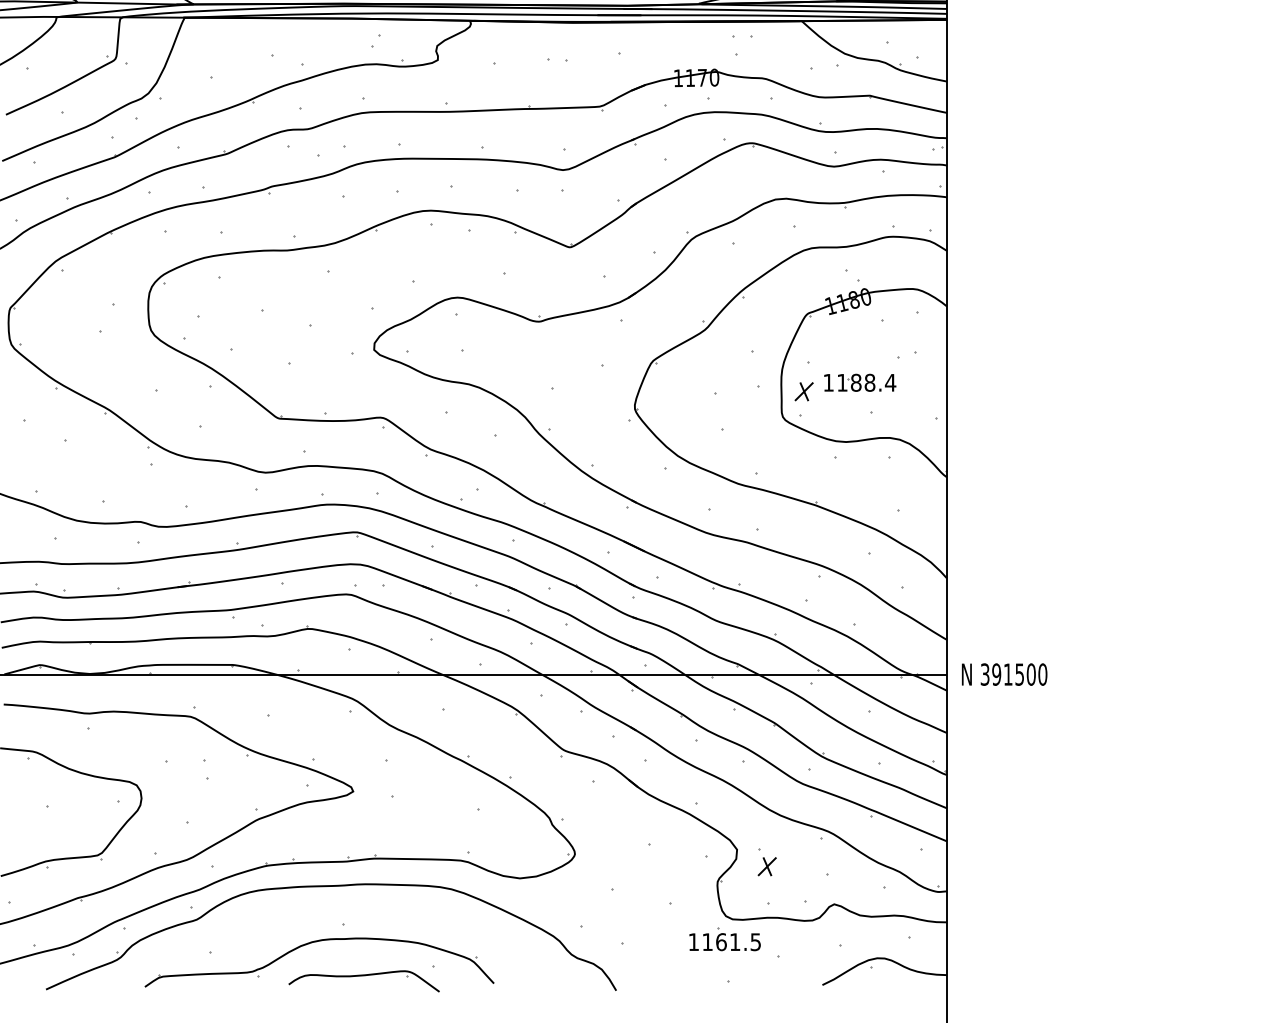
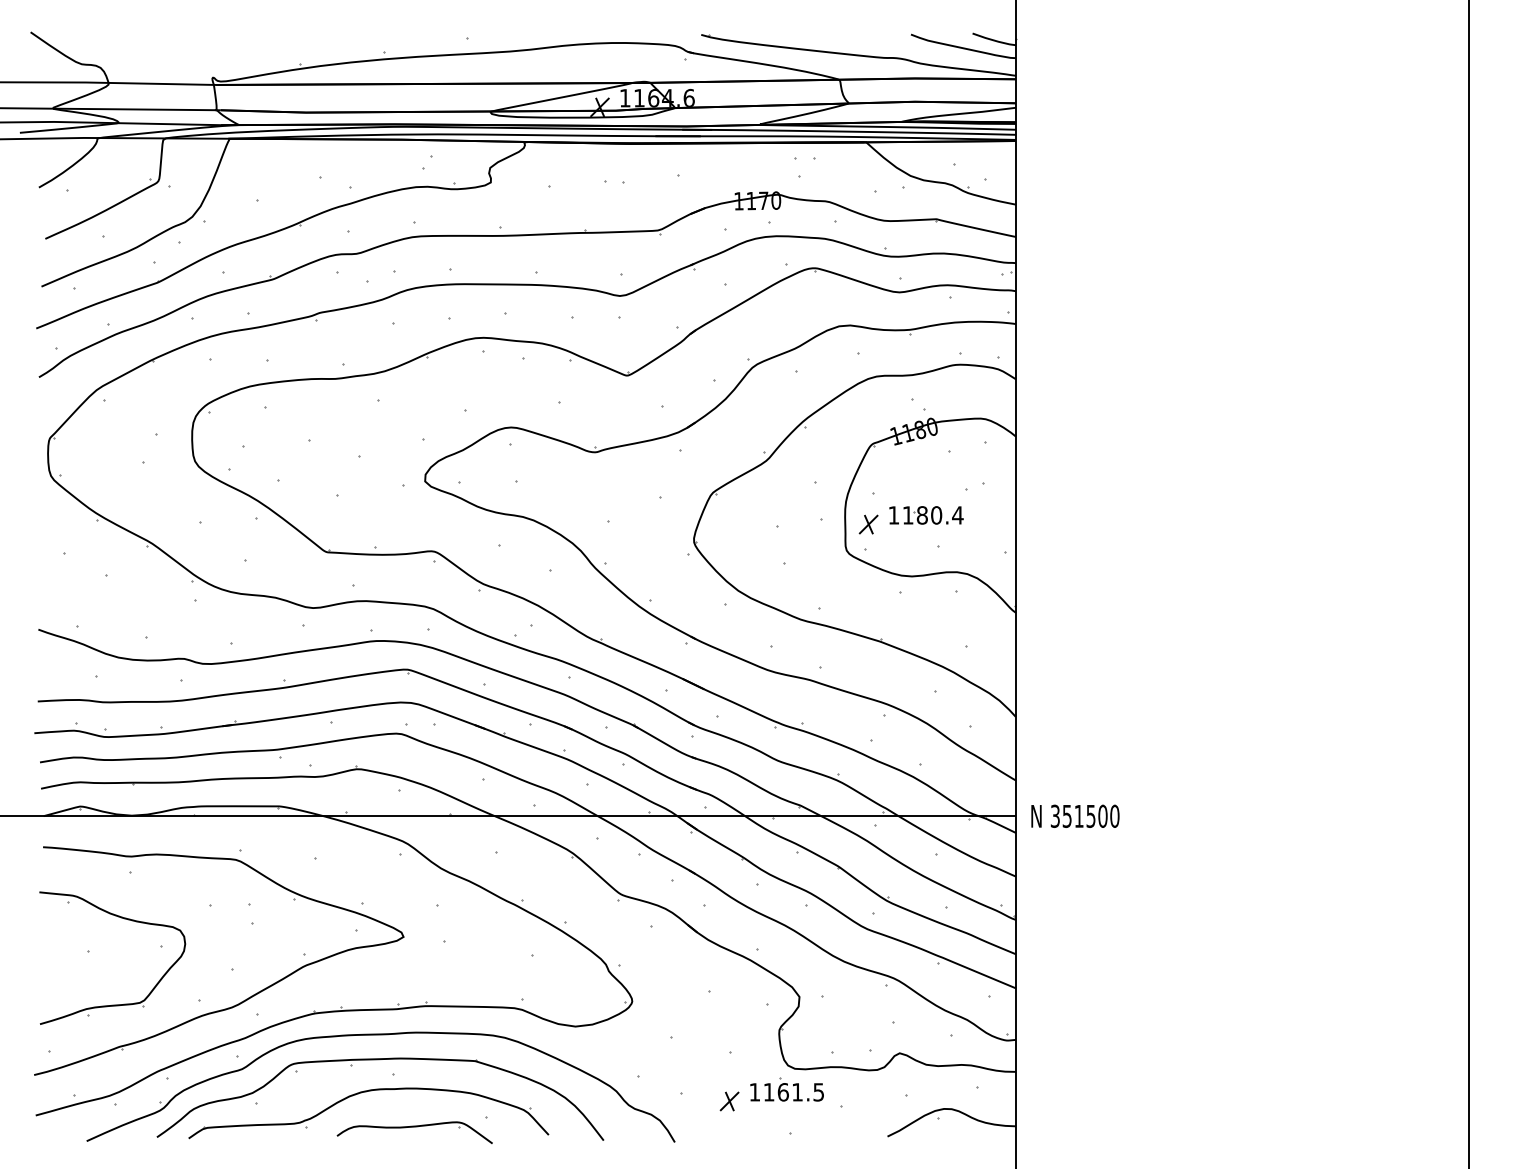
text: (869, 382) -> (936, 515), 1188.4 -> 1180.4
text: (995, 673) -> (1066, 815), 391500 -> 351500
part: (767, 866) -> (729, 1101), moved
part: (329, 911) -> (379, 1060), added

